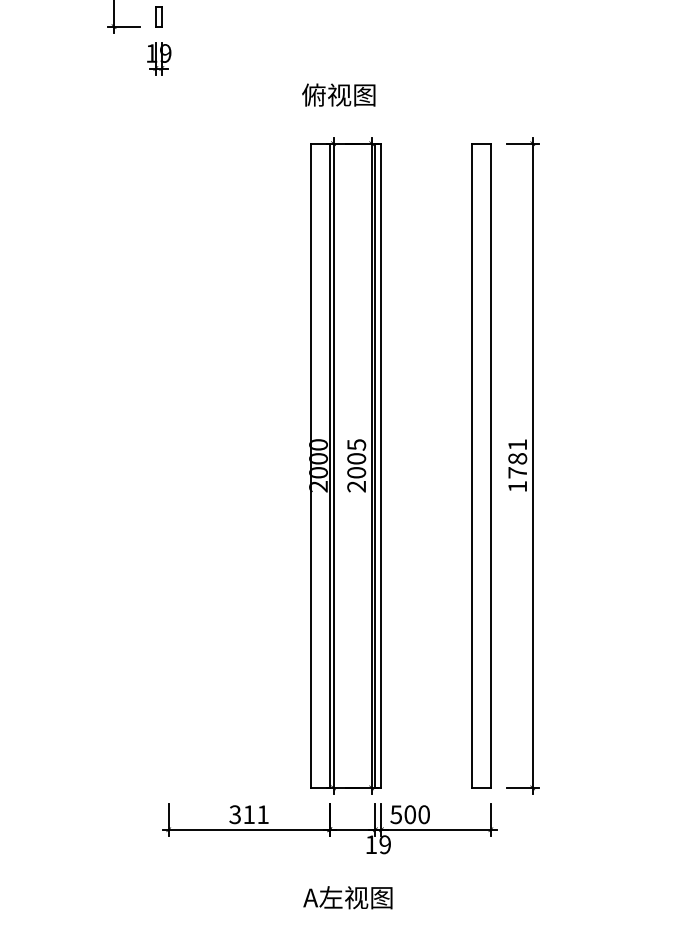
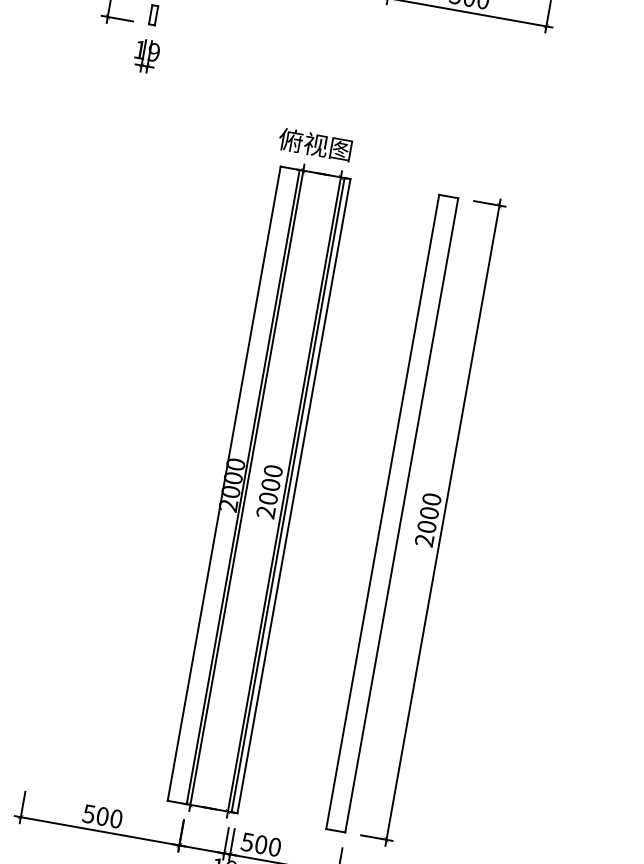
text: (338, 94) -> (315, 144), moved
text: (356, 444) -> (273, 470), 2005 -> 2000
text: (517, 465) -> (428, 519), 1781 -> 2000
text: (249, 814) -> (102, 816), 311 -> 500

